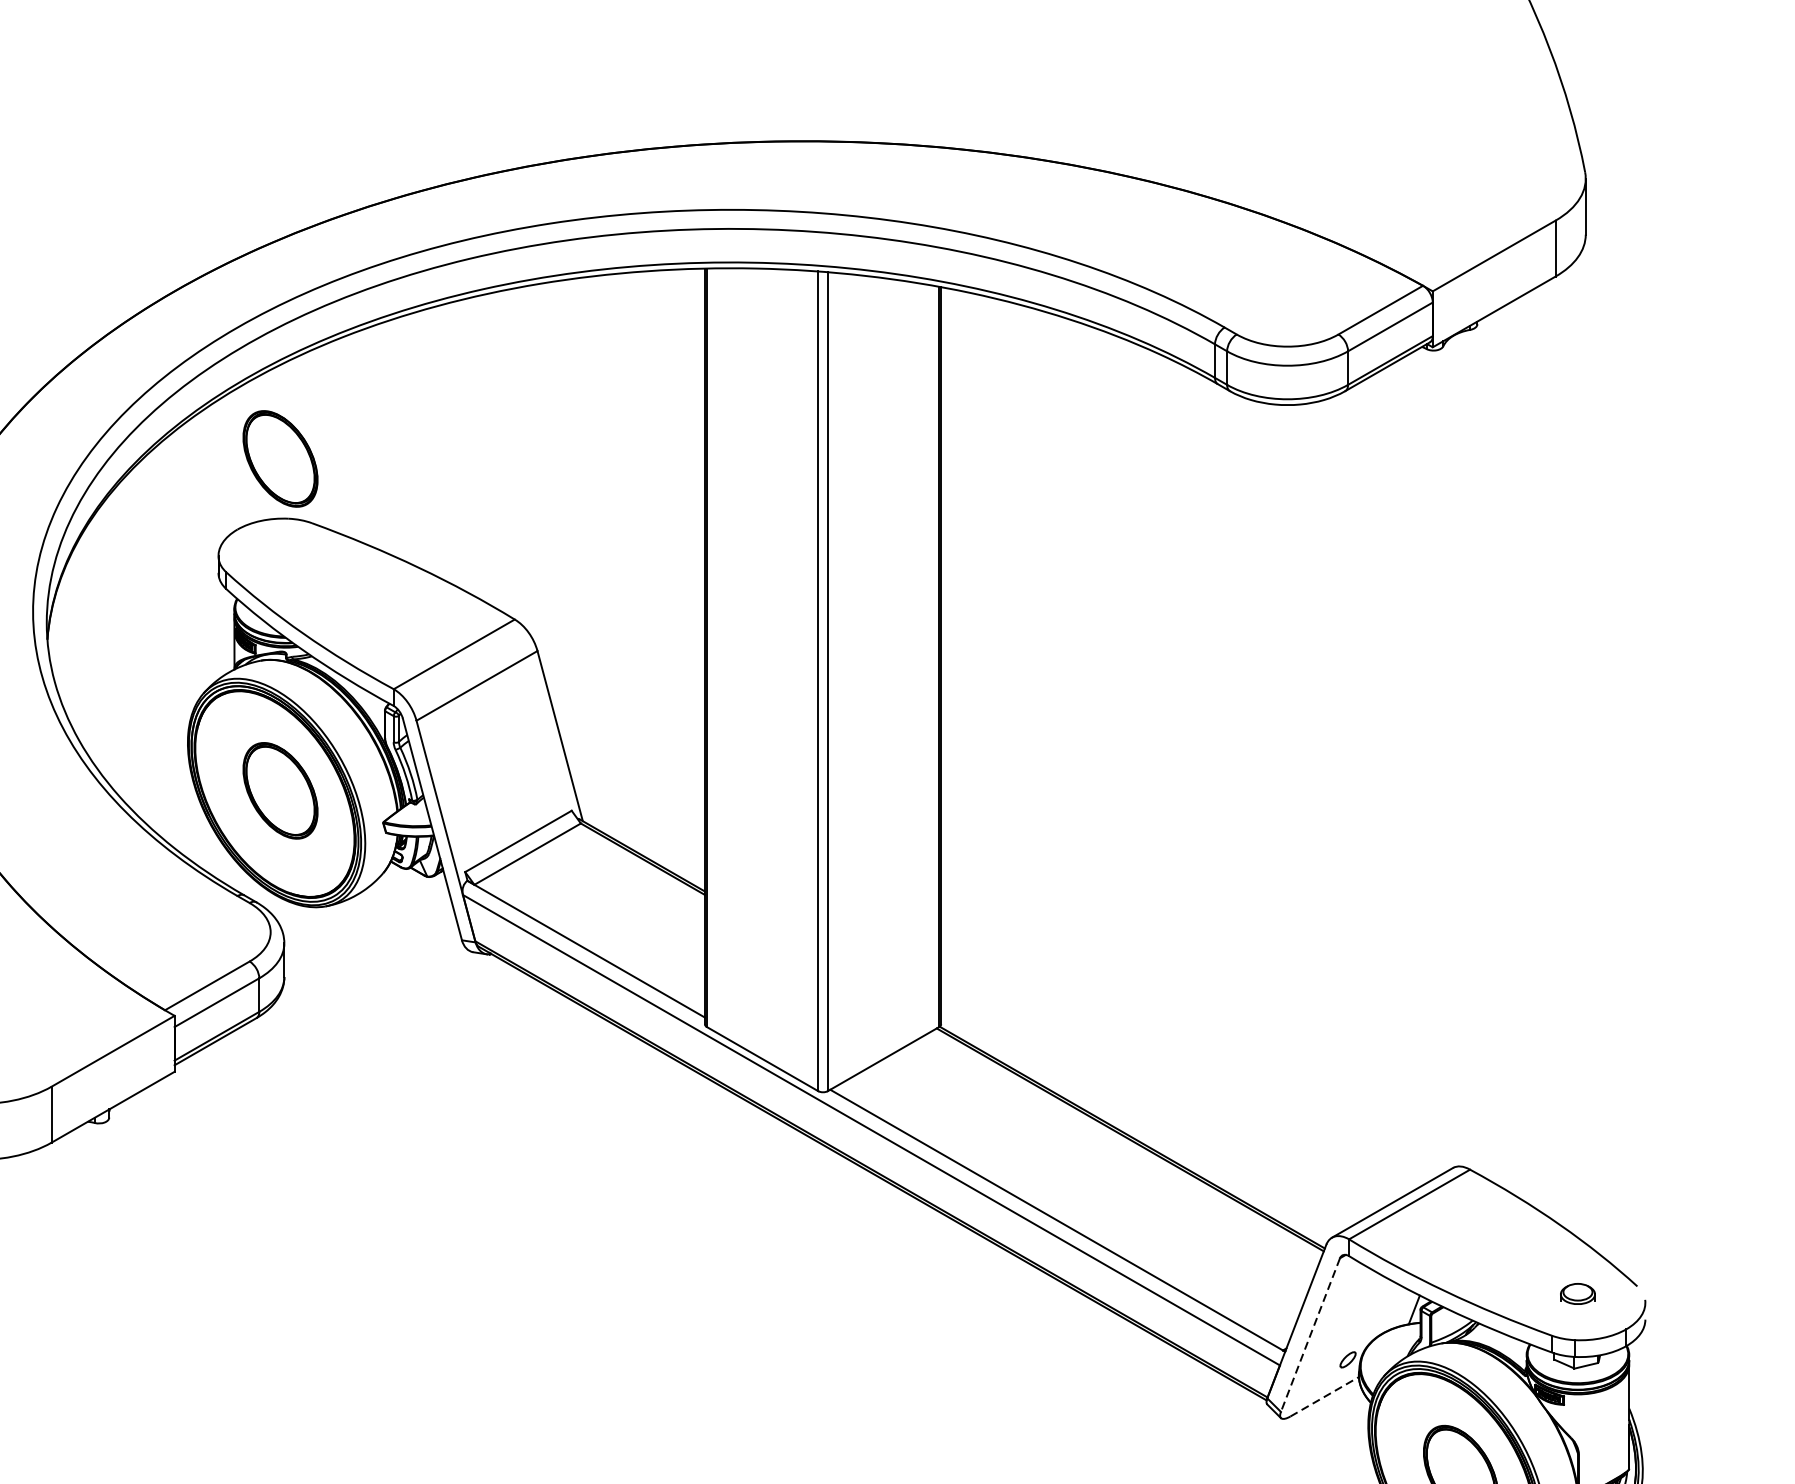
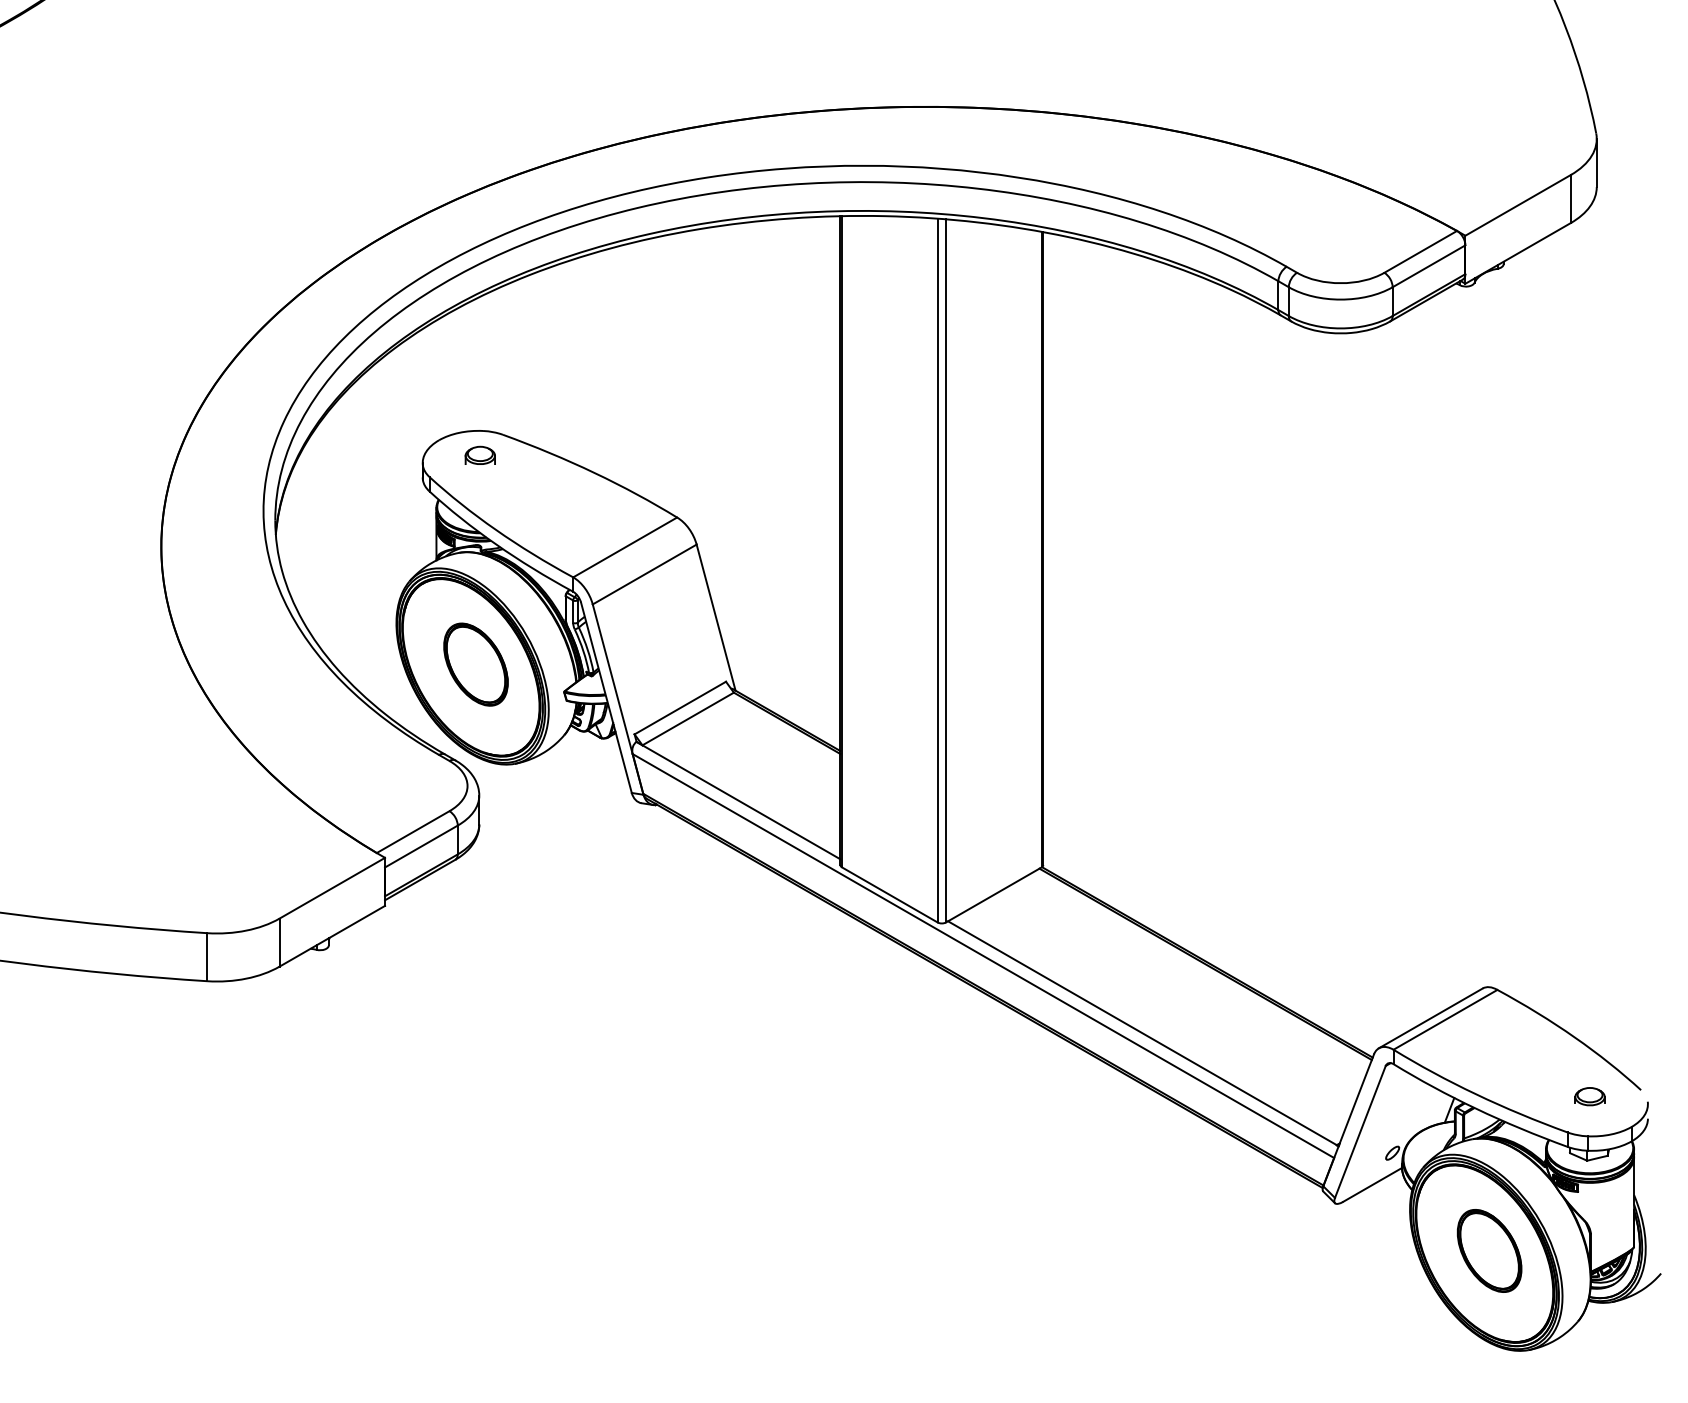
part: (279, 458) -> (475, 379), removed
part: (284, 546) -> (479, 454), added
line: (1310, 1334) -> (1360, 1131), dashed -> solid
line: (1324, 1396) -> (1372, 1184), dashed -> solid

